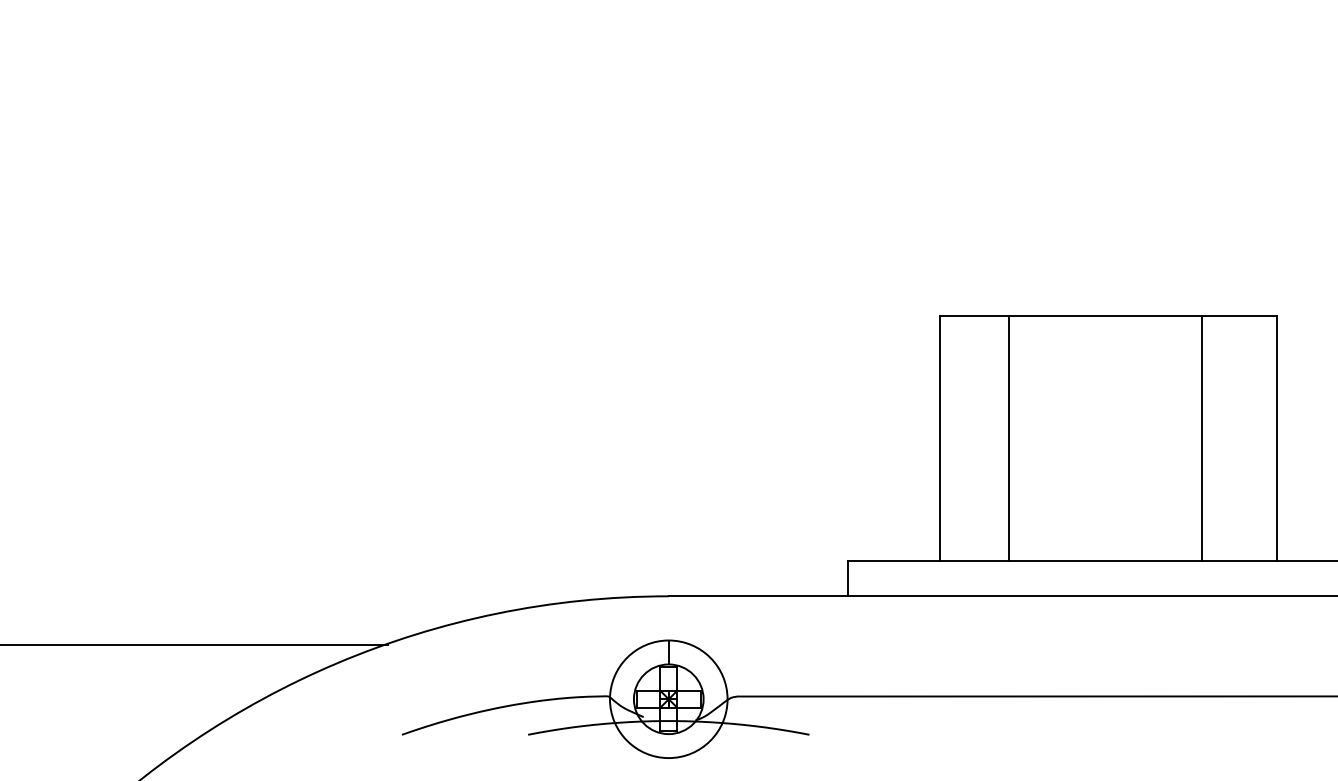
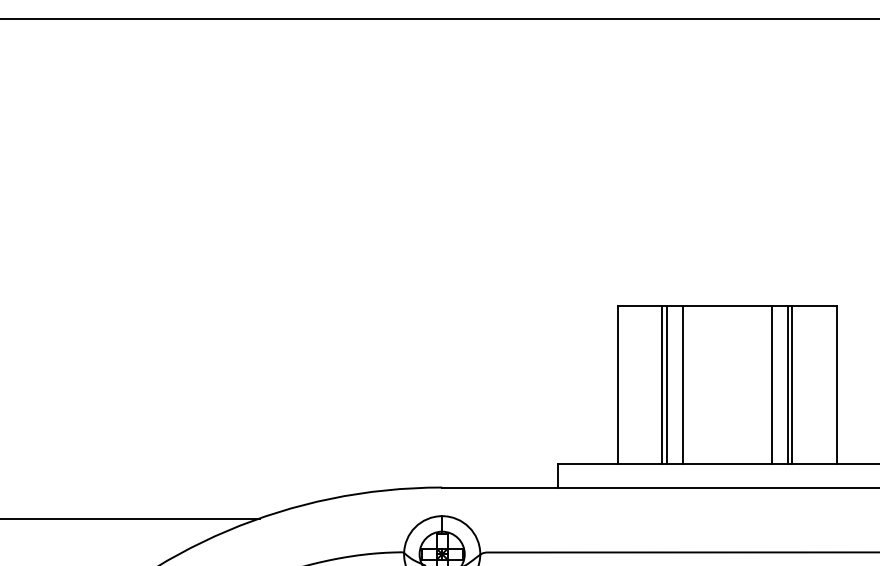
line: (1014, 437) -> (666, 384), added
line: (1041, 437) -> (683, 384), added
line: (1176, 437) -> (771, 384), added
line: (1209, 437) -> (792, 384), added

